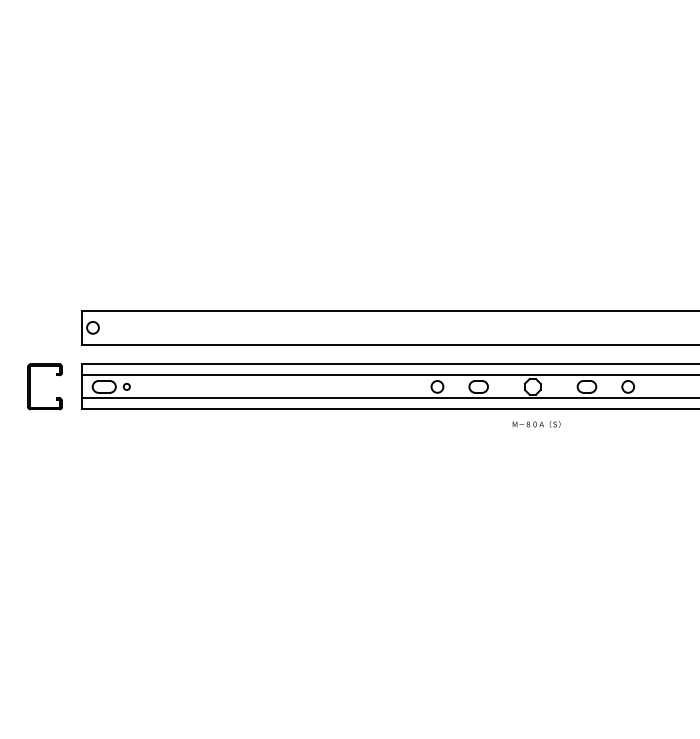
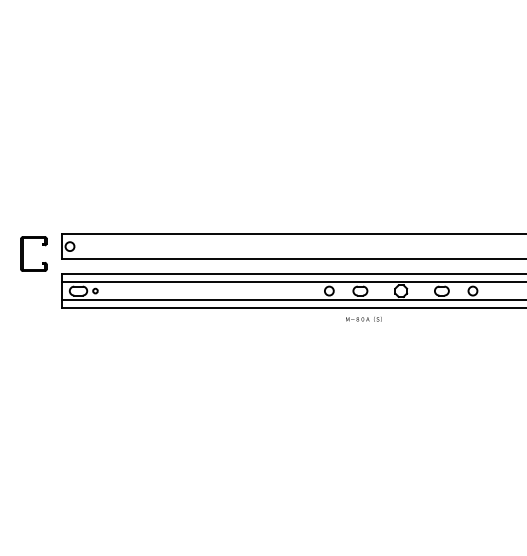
part: (31, 386) -> (23, 253), moved
text: (535, 424) -> (363, 319), moved

